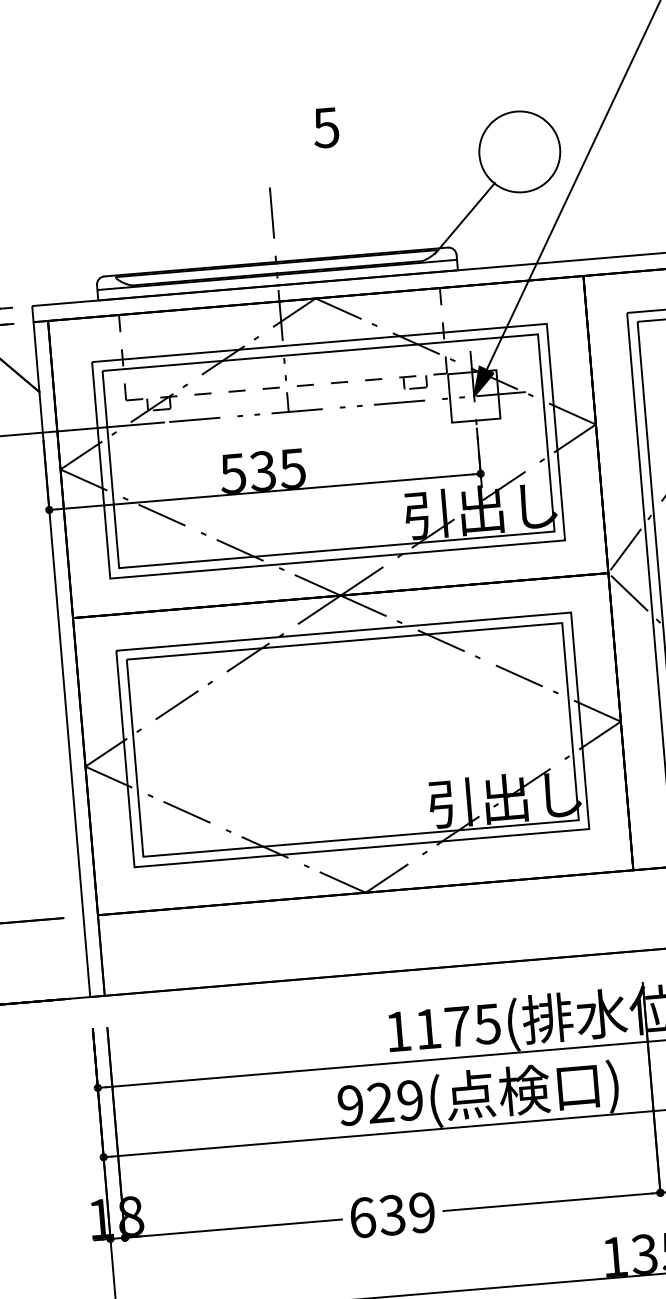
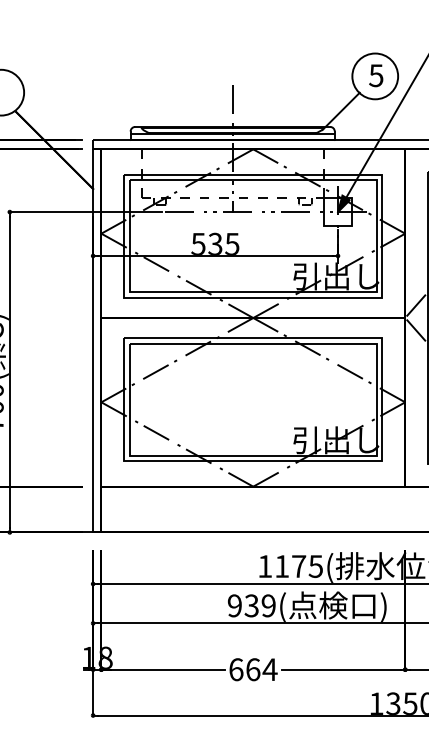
text: (326, 127) -> (376, 75), moved
text: (380, 1104) -> (251, 606), 929( -> 939(
text: (407, 1213) -> (261, 669), 639 -> 664

